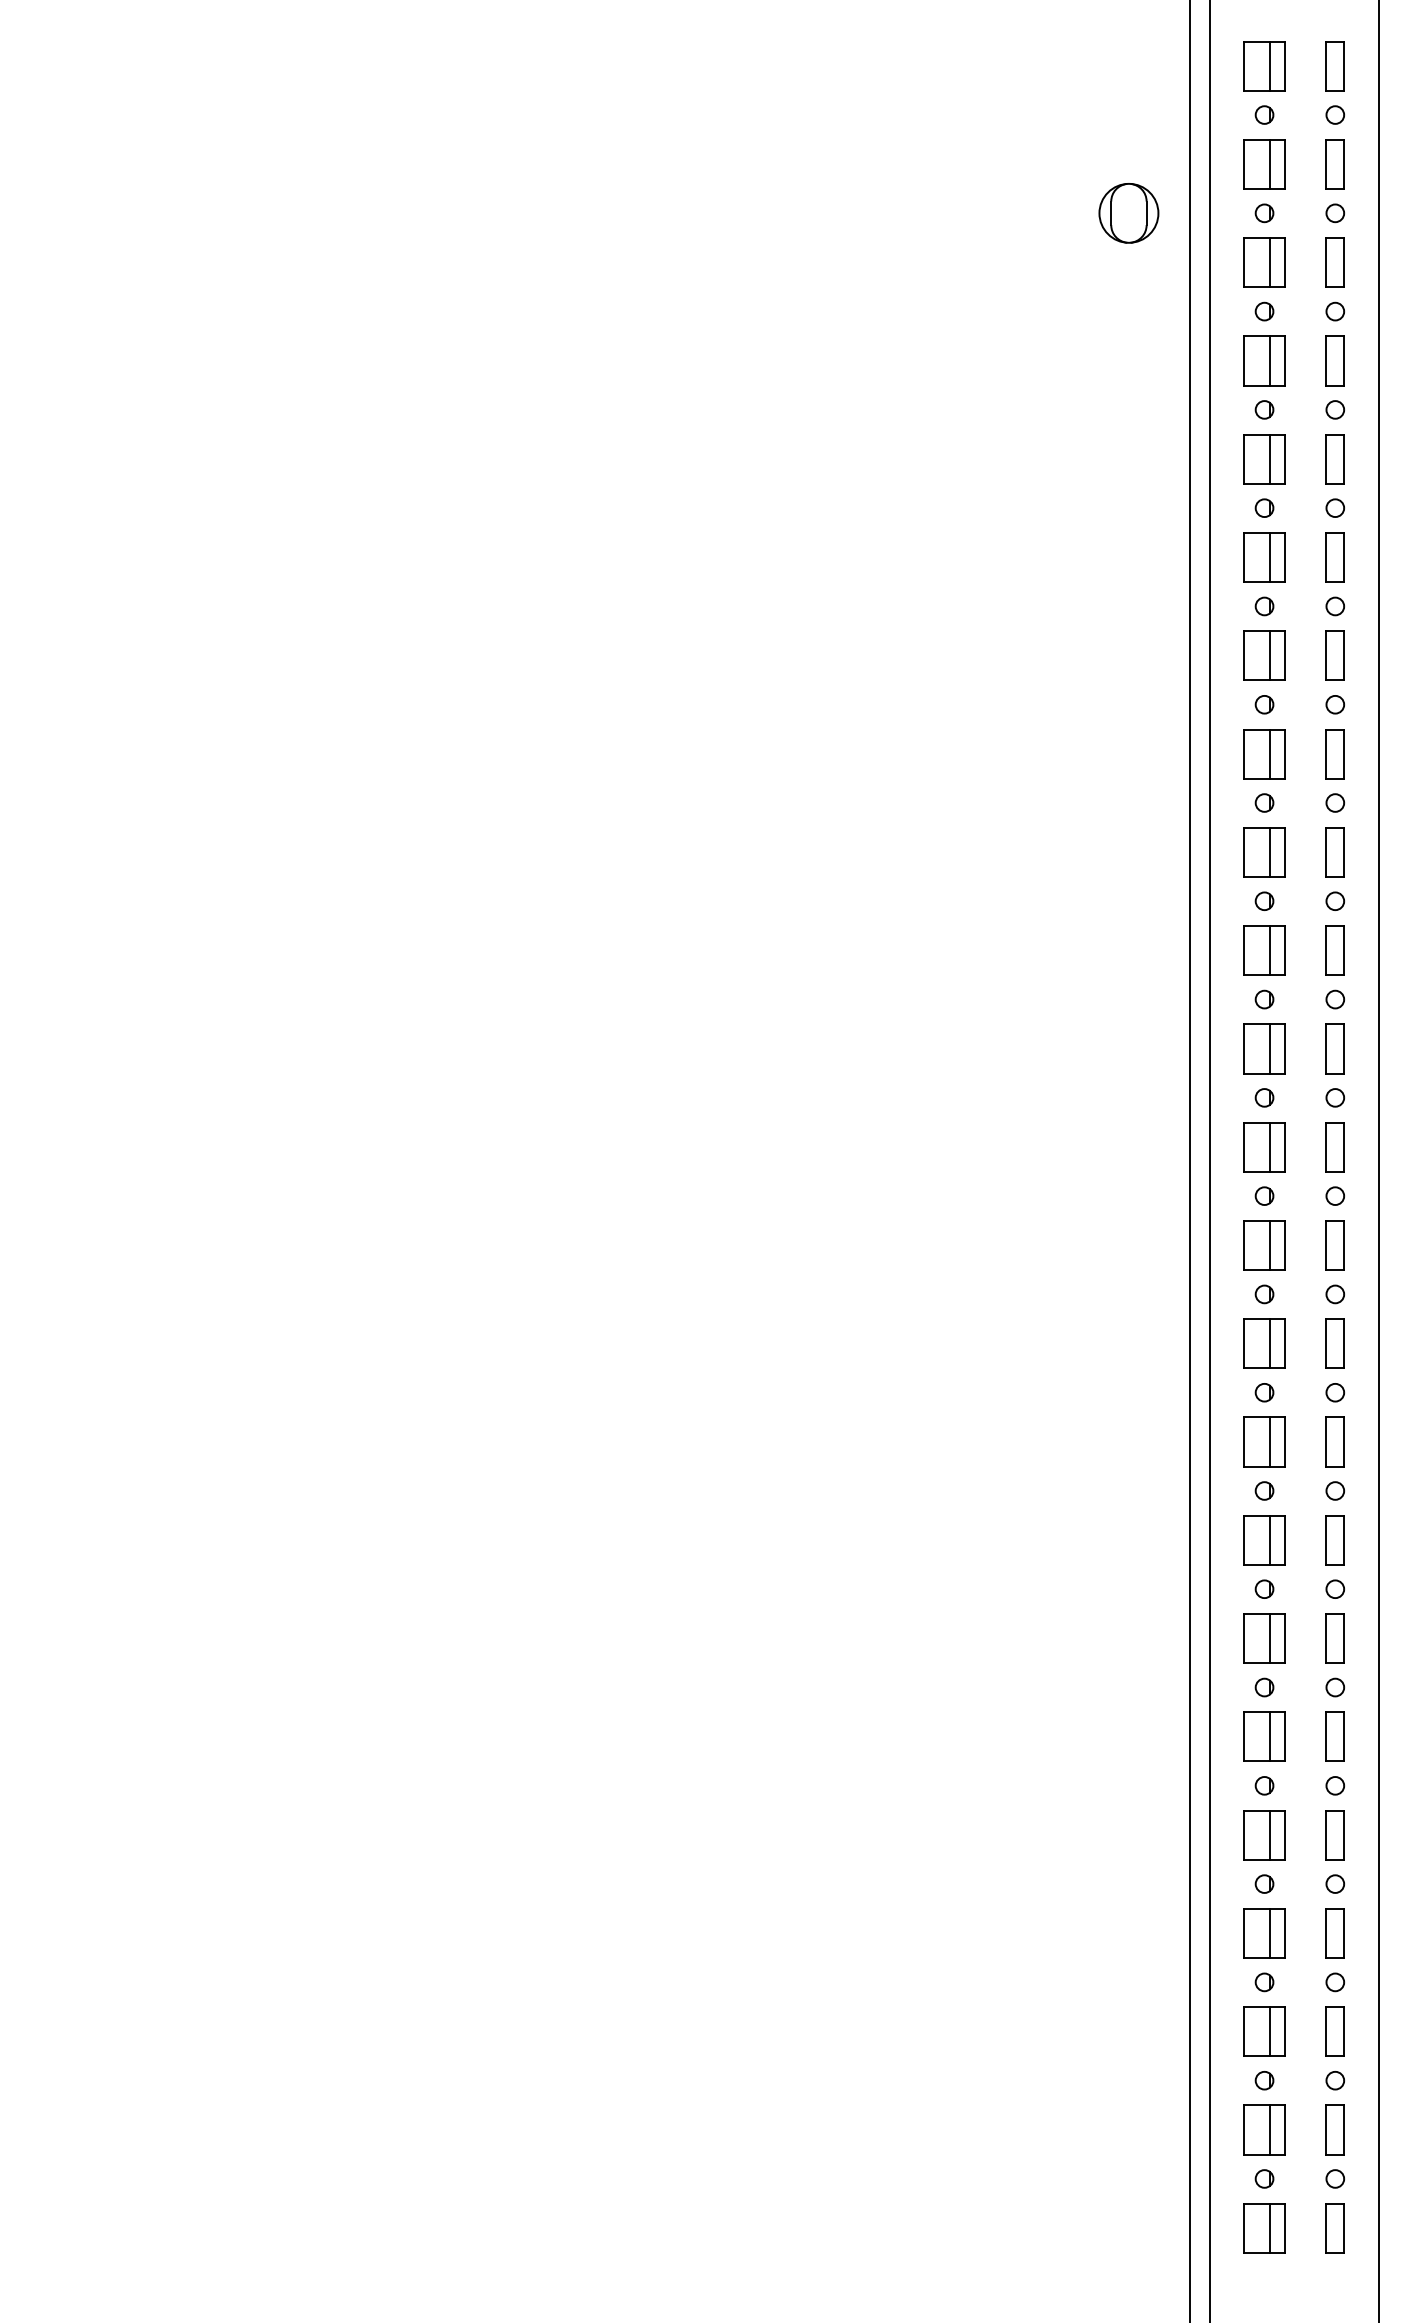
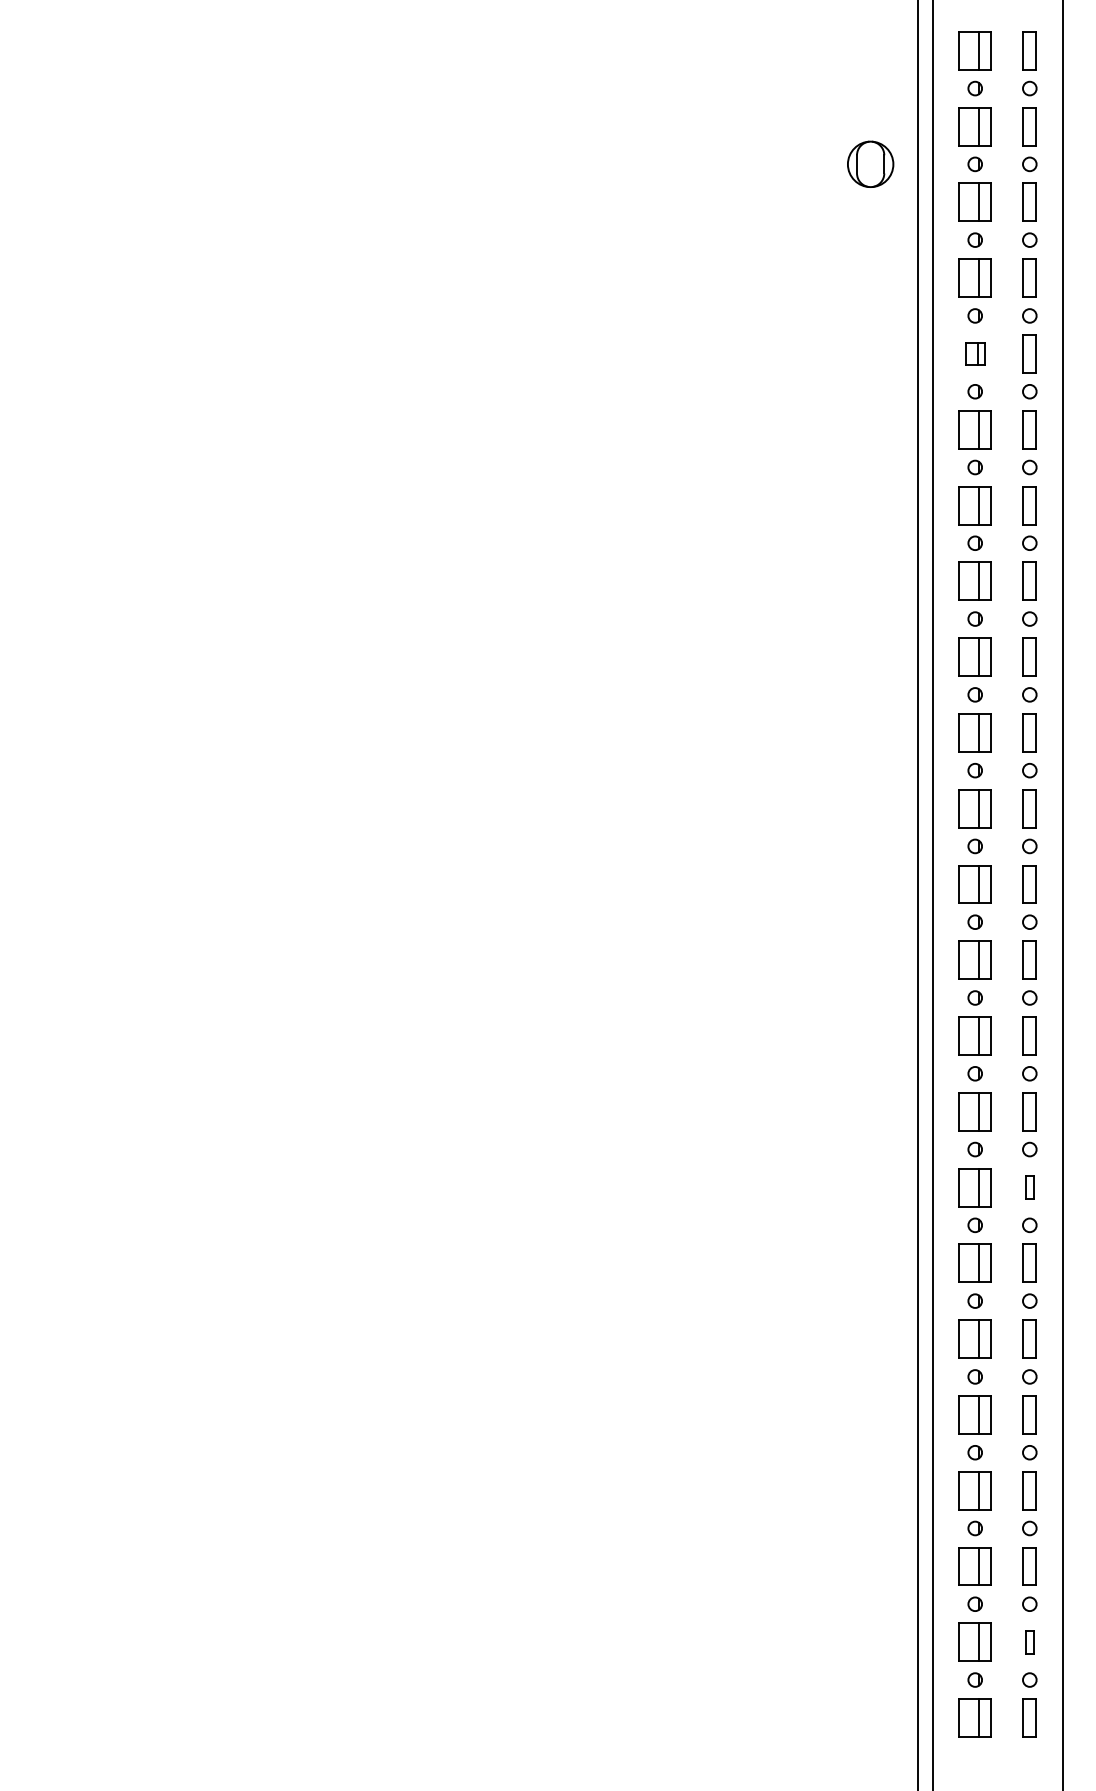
part: (1264, 459) -> (975, 354), size x0.6
part: (1334, 1540) -> (1029, 1187), size x0.6
part: (1334, 2129) -> (1029, 1641), size x0.6

